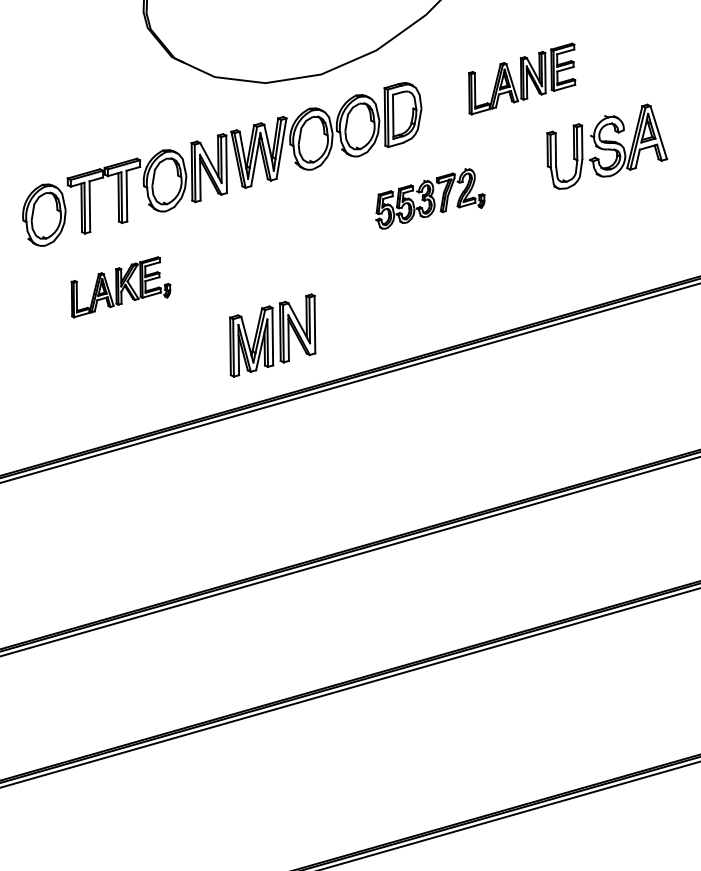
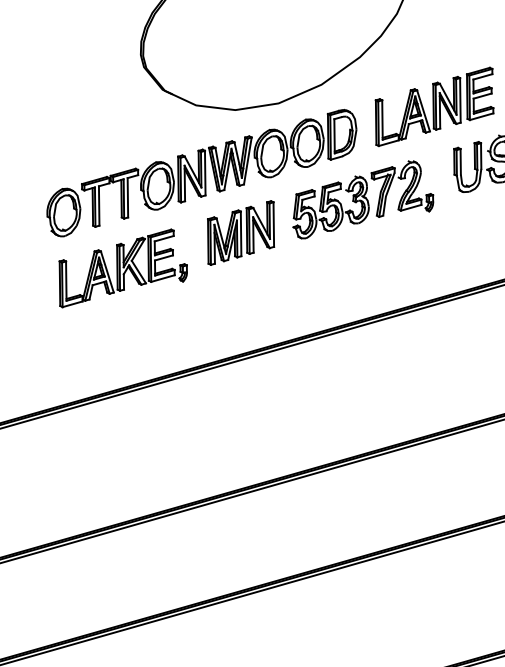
part: (521, 78) -> (434, 106), size x1.43
part: (430, 198) -> (363, 199), size x1.67
part: (120, 287) -> (122, 268), size x1.67
part: (272, 335) -> (240, 232), moved

